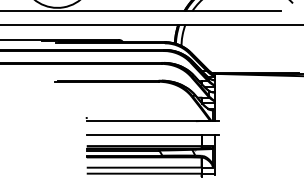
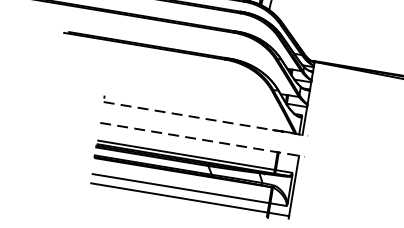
line: (153, 121) -> (206, 119), solid -> dashed
line: (153, 134) -> (203, 139), solid -> dashed

